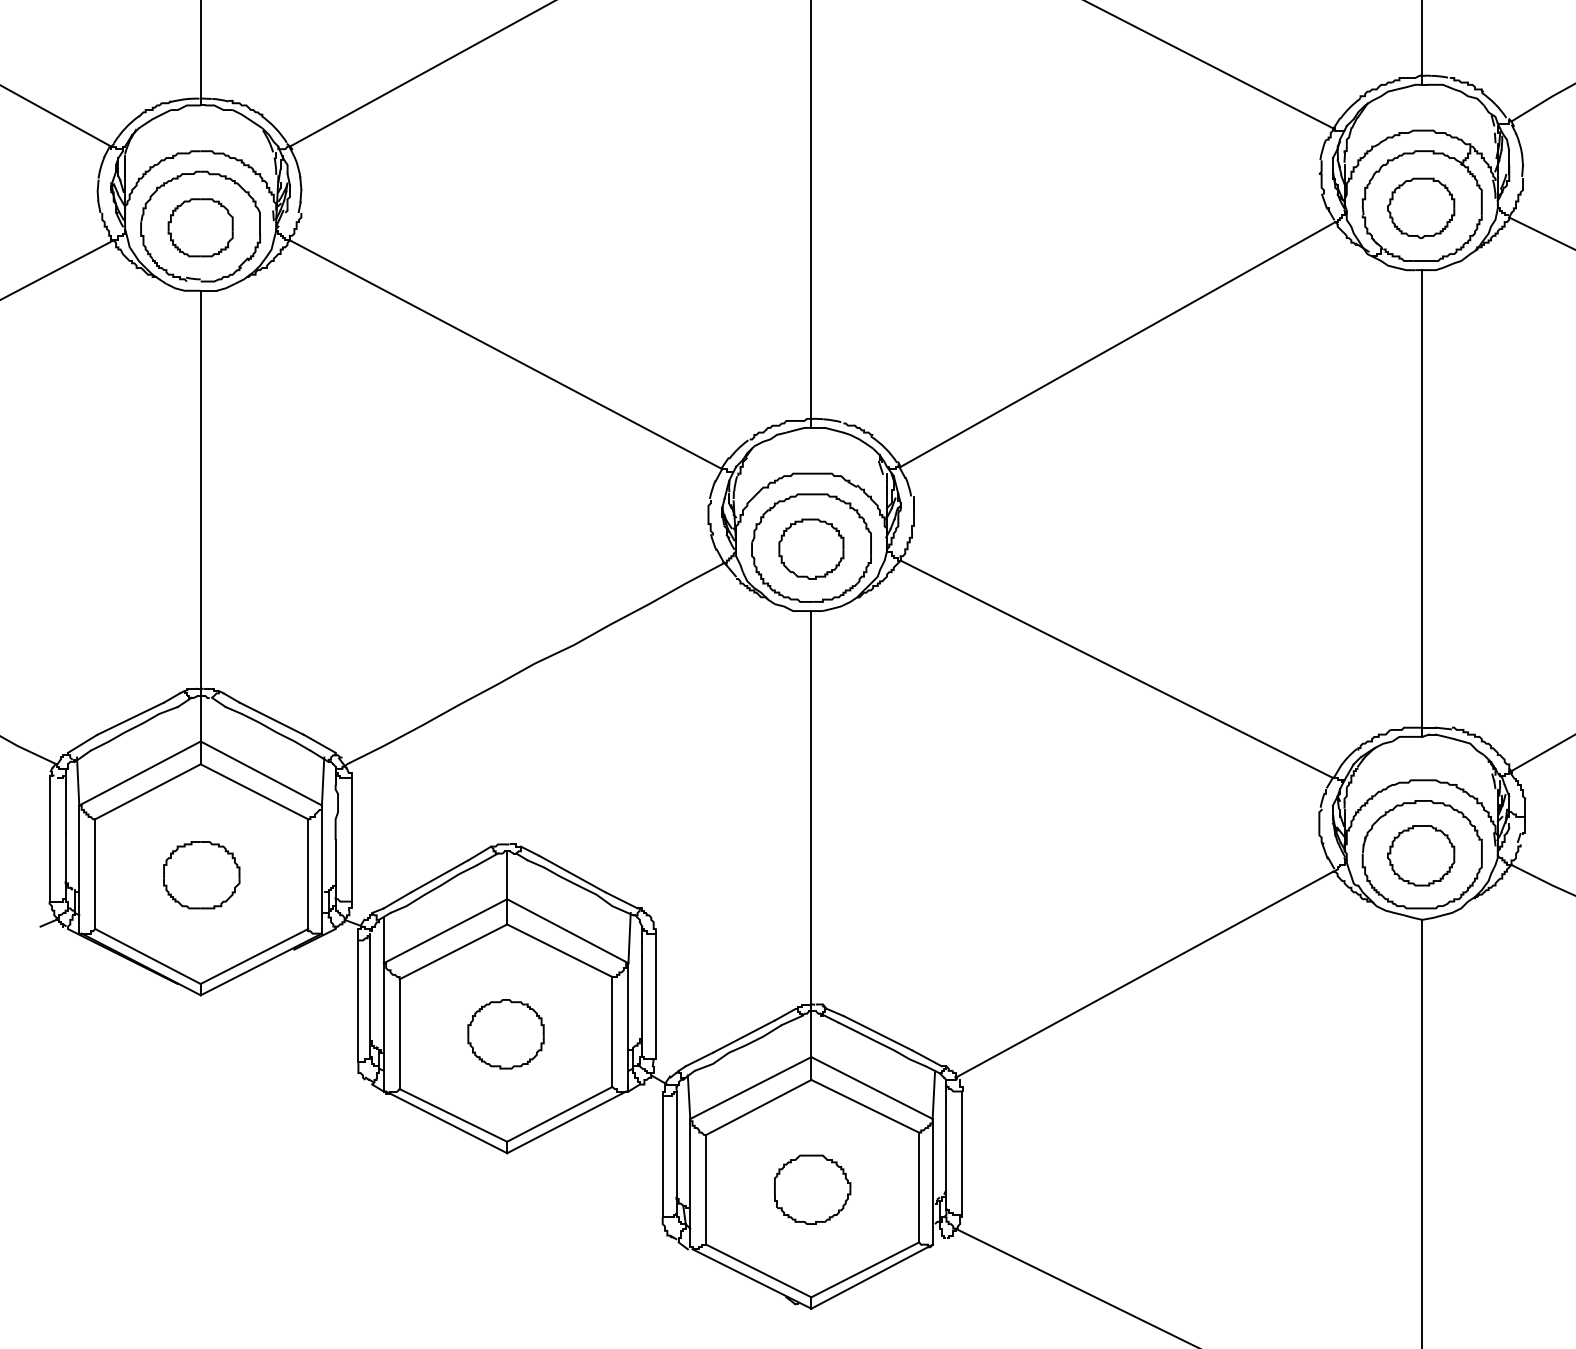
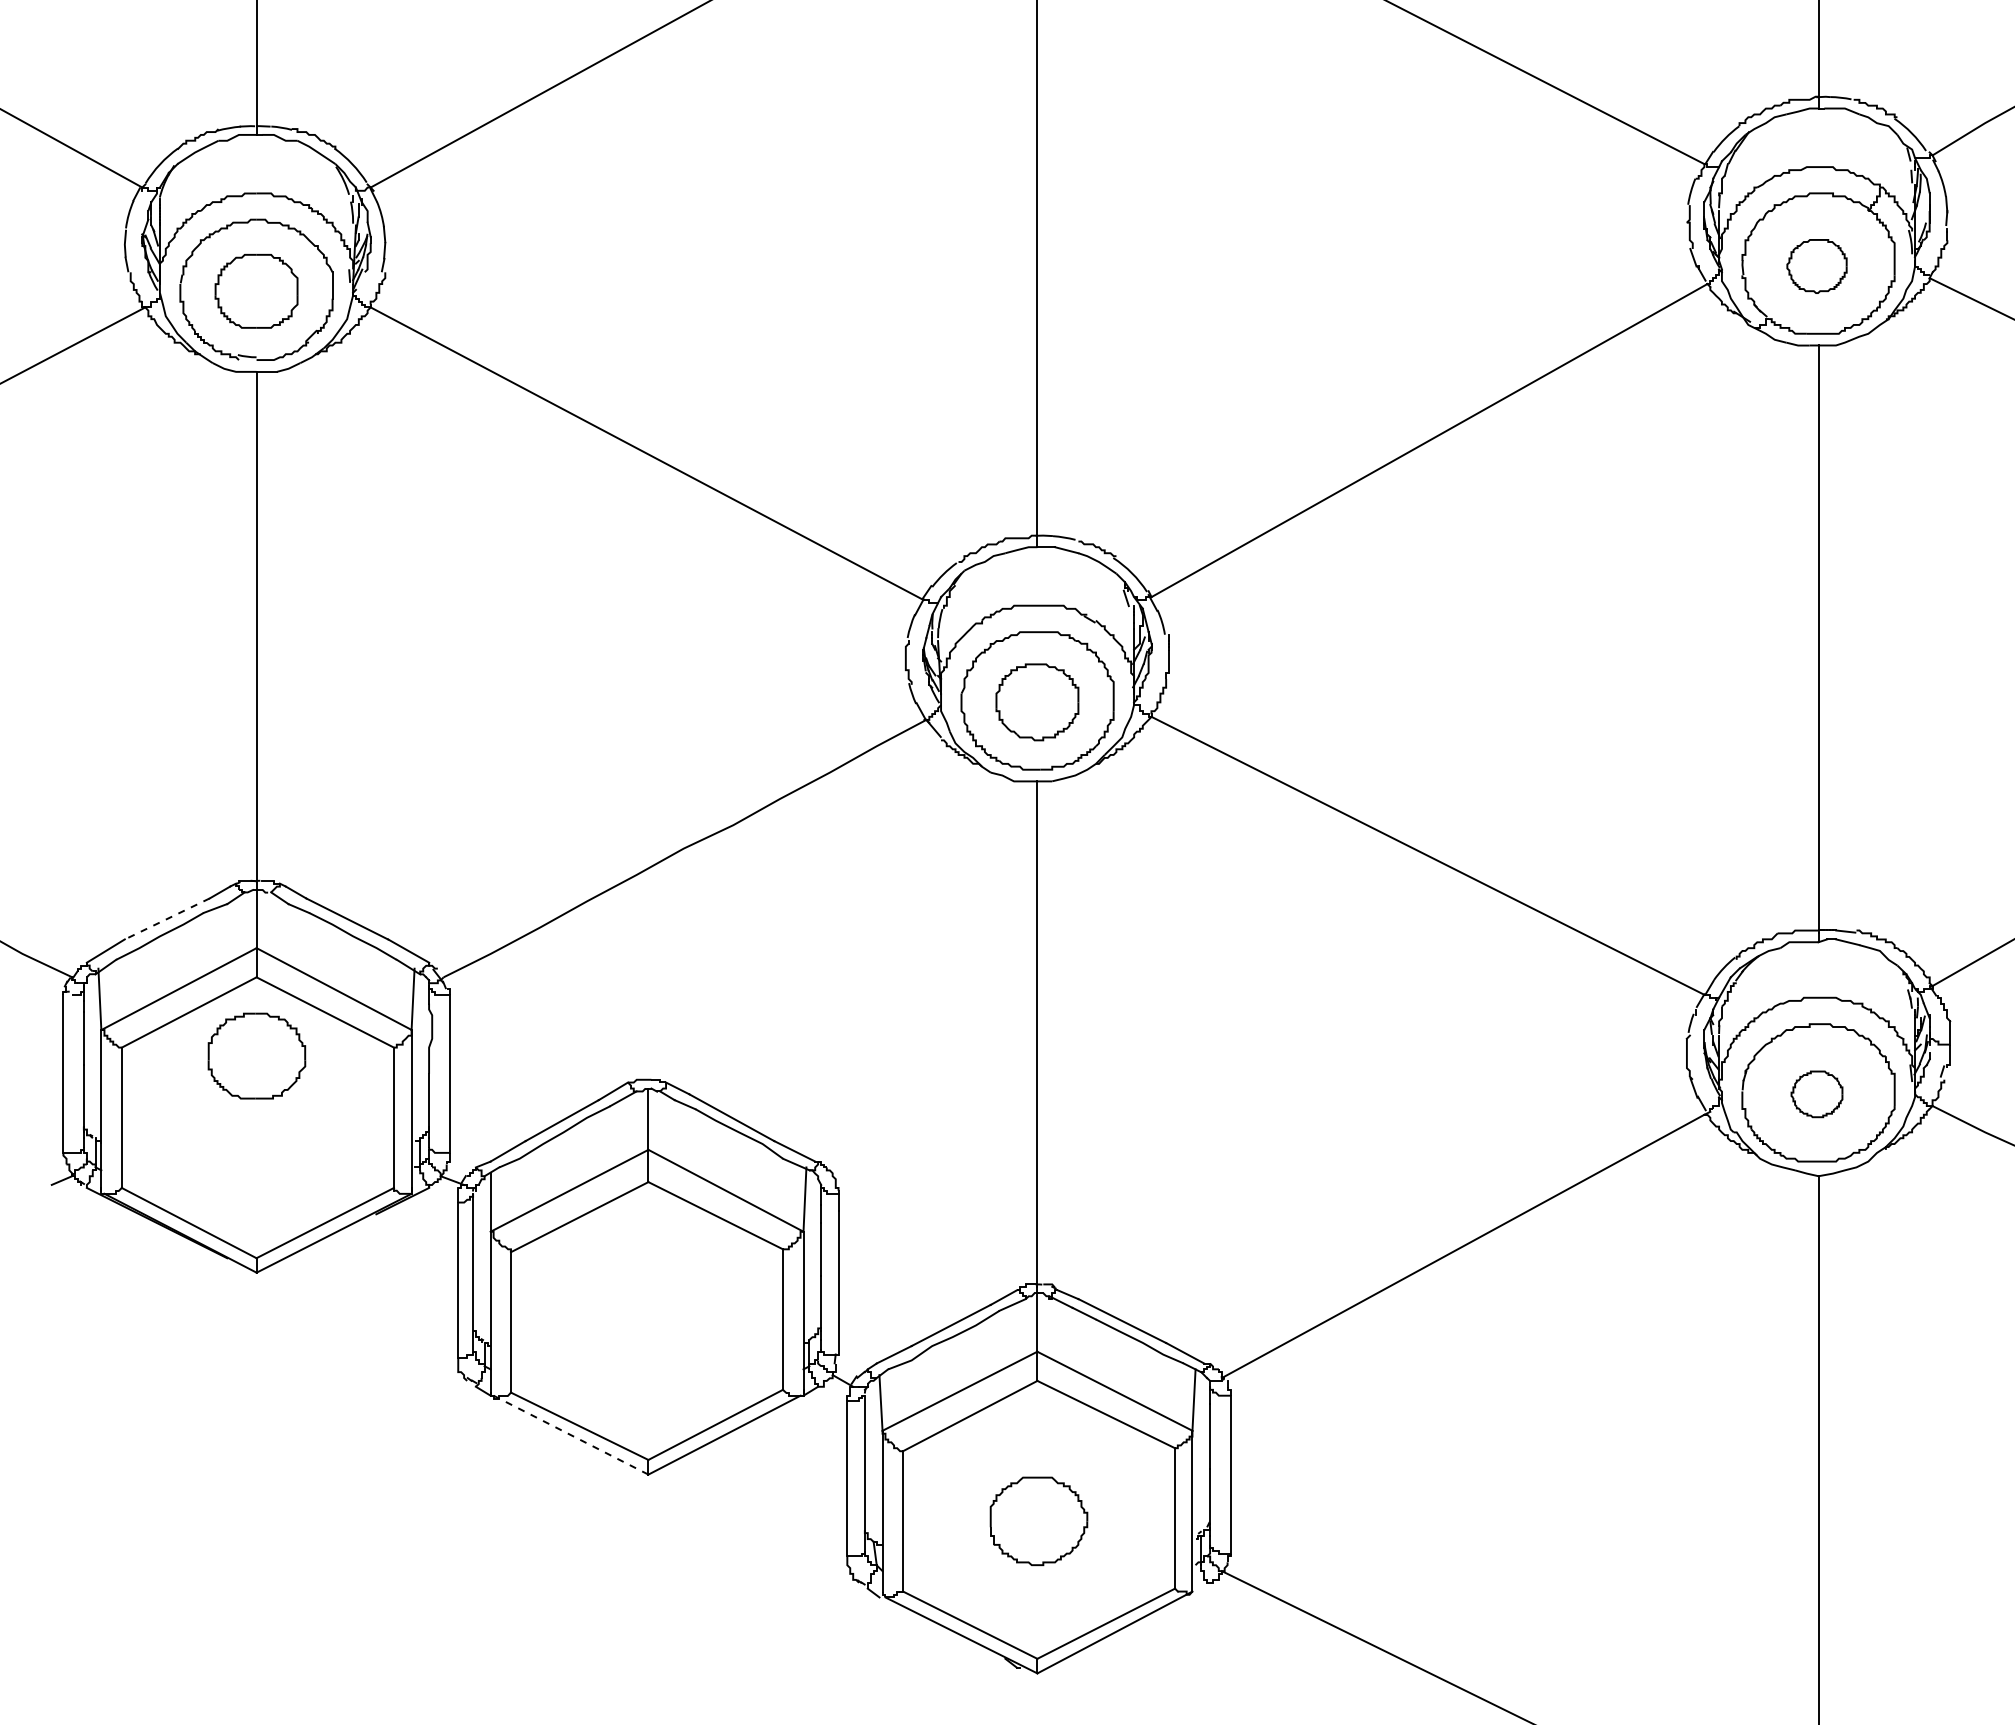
part: (1420, 208) -> (1816, 266), size x0.7
line: (130, 719) -> (166, 919), solid -> dashed
part: (1420, 855) -> (1816, 1094), size x0.6
part: (201, 874) -> (256, 1055), moved
part: (505, 1034) -> (646, 1322), removed
line: (446, 1122) -> (570, 1435), solid -> dashed

